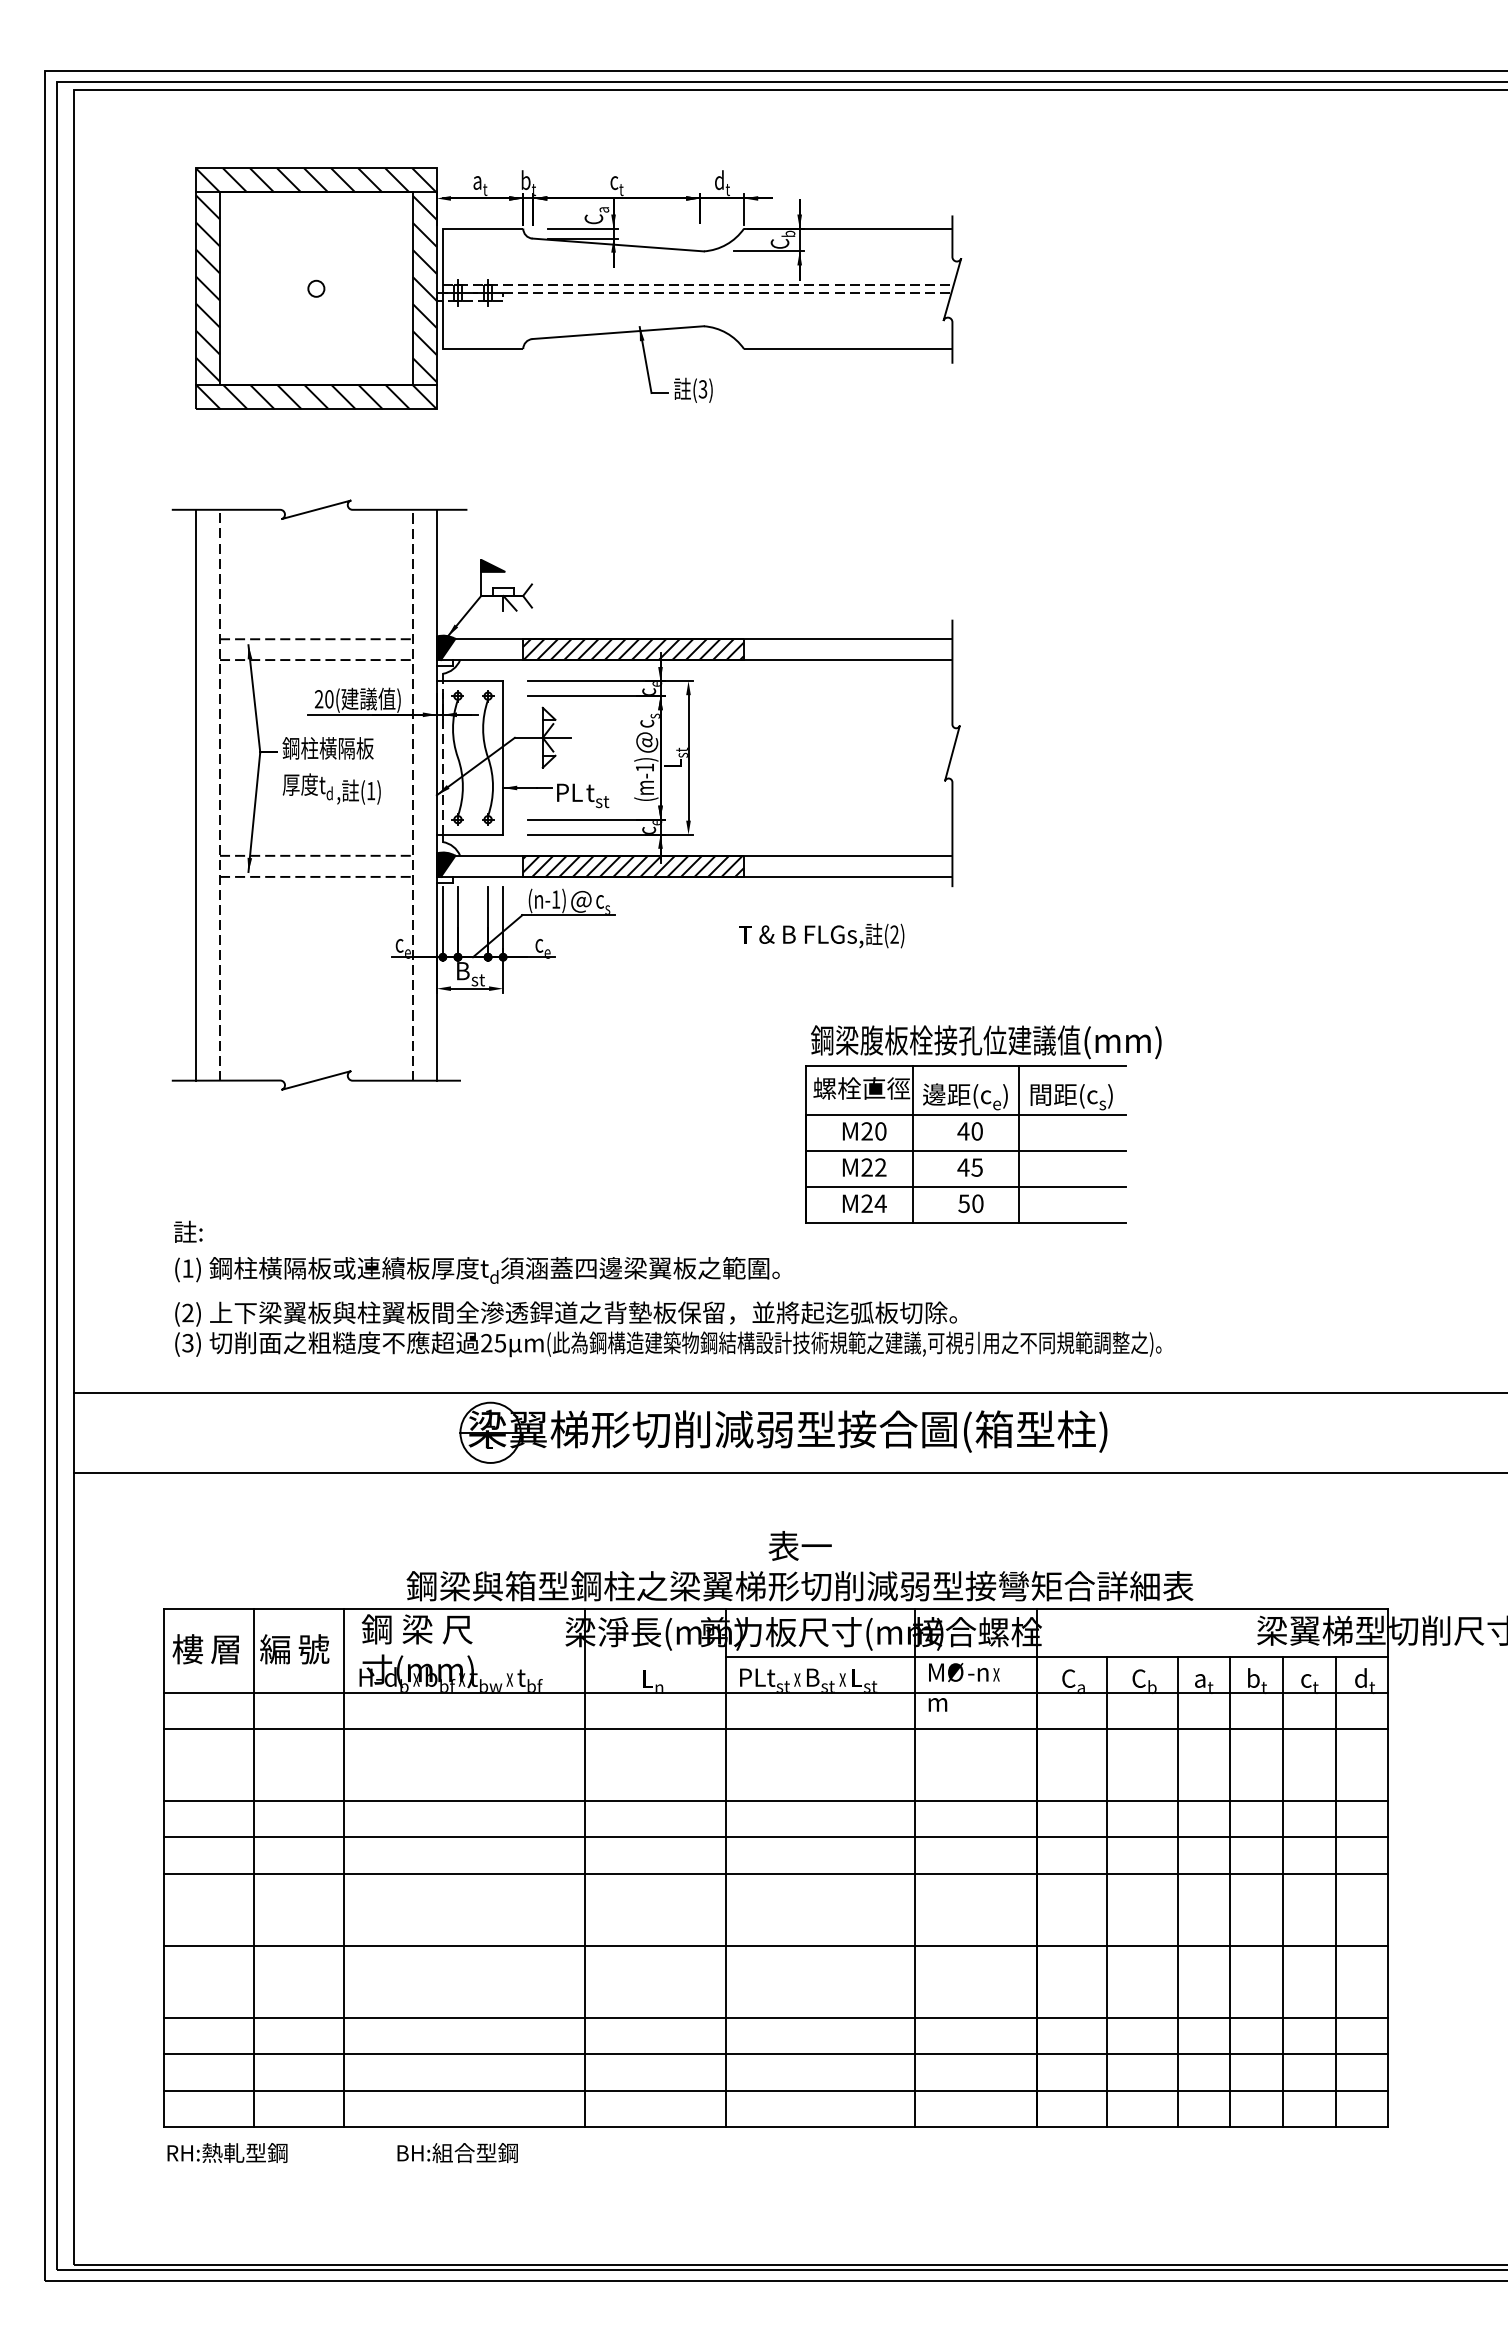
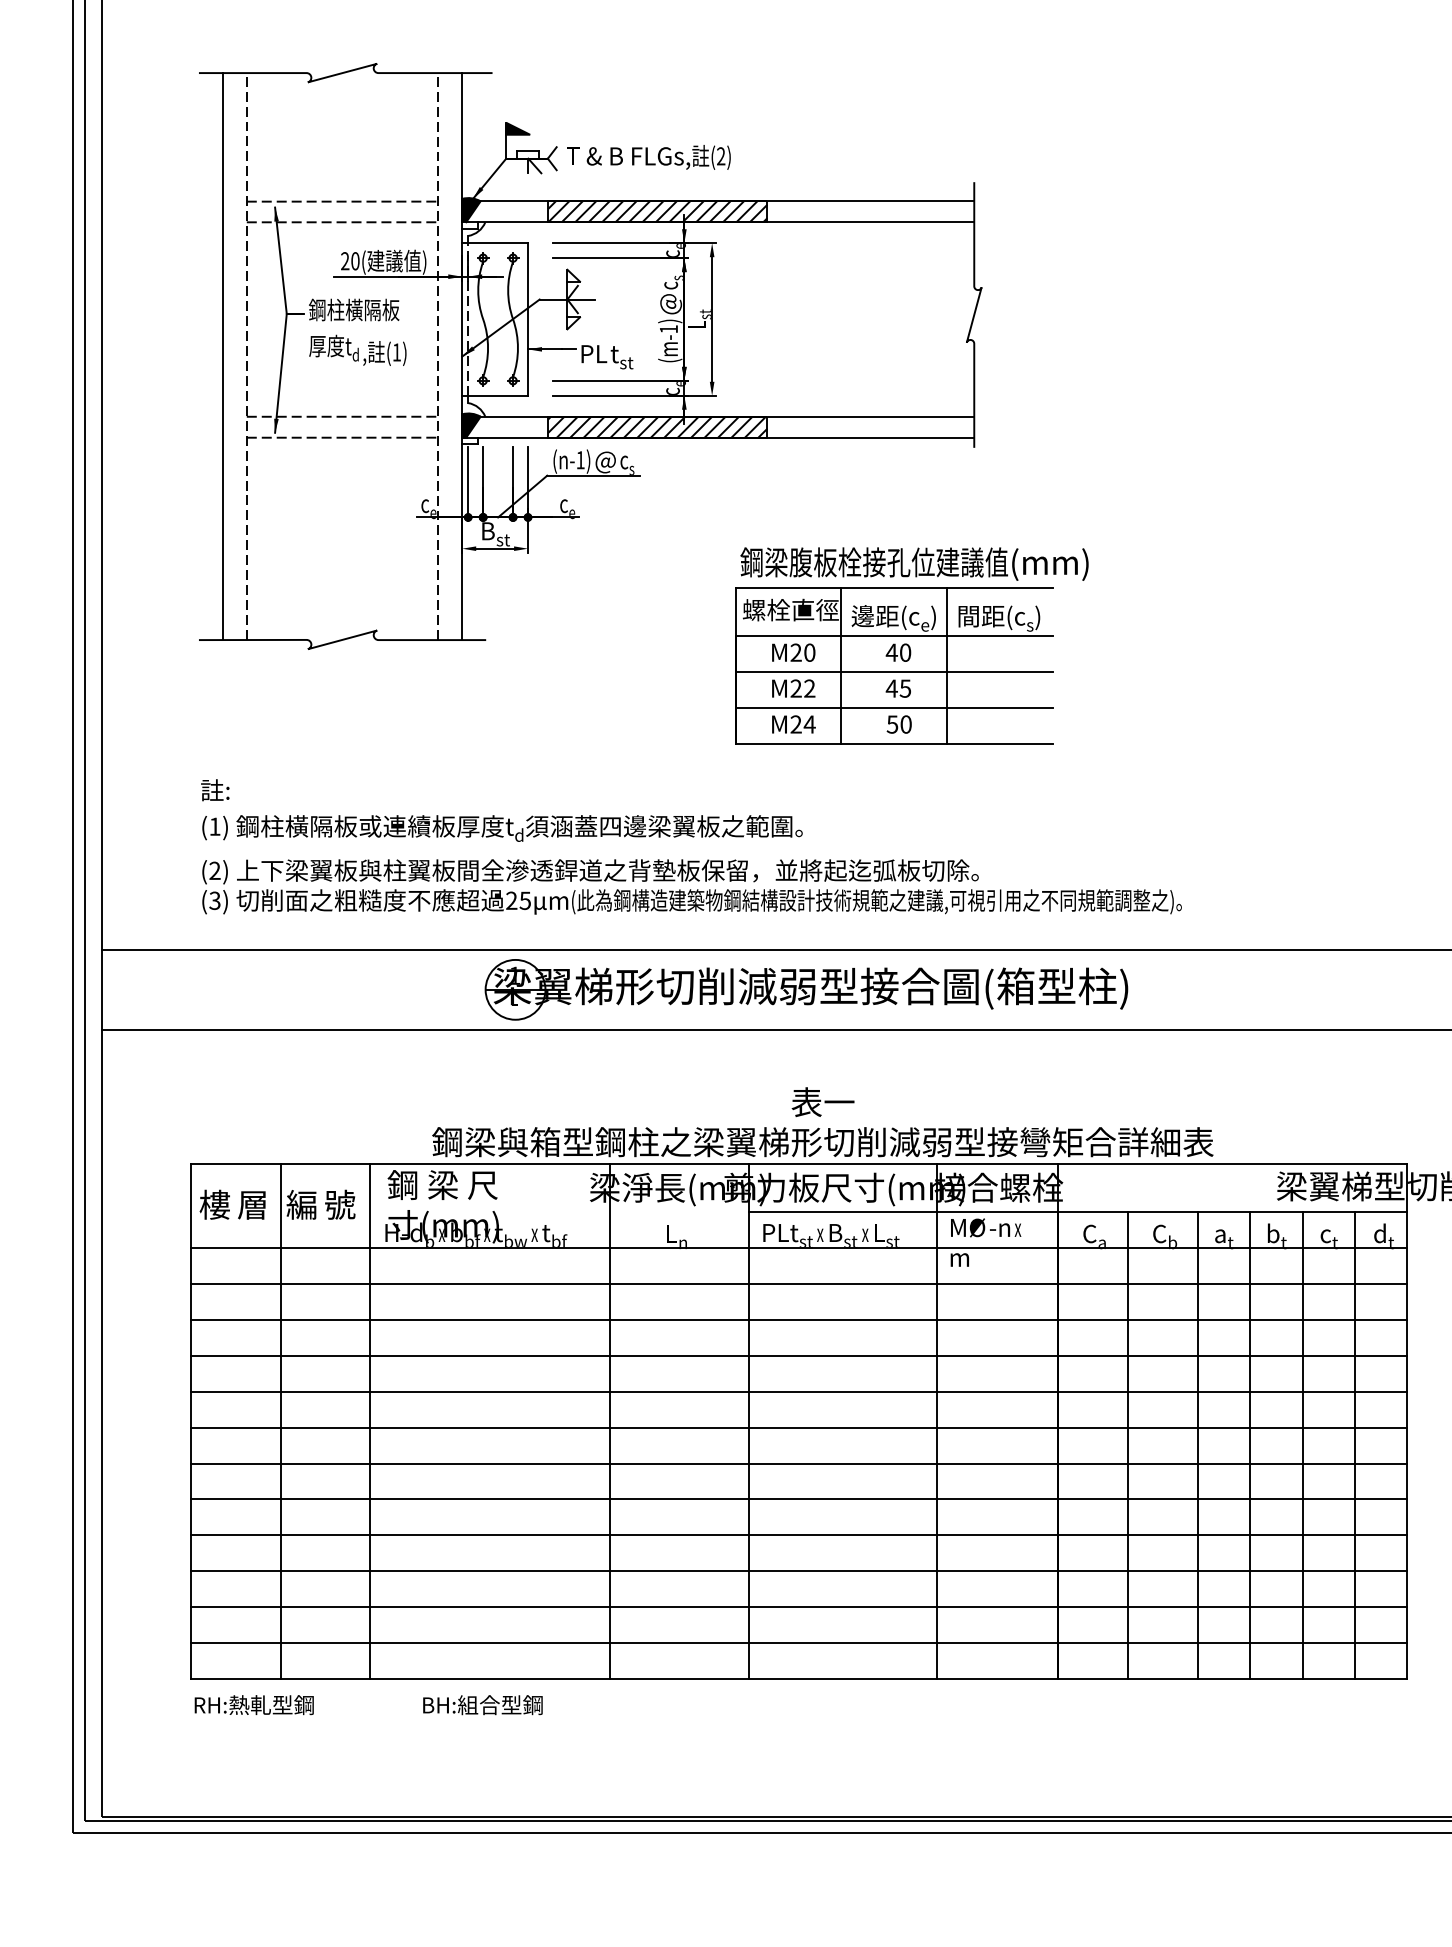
text: (821, 935) -> (648, 157), moved
part: (983, 1124) -> (911, 645), moved
line: (775, 1765) -> (798, 1320), added
line: (775, 1909) -> (798, 1463), added
line: (775, 1982) -> (798, 1535), added

